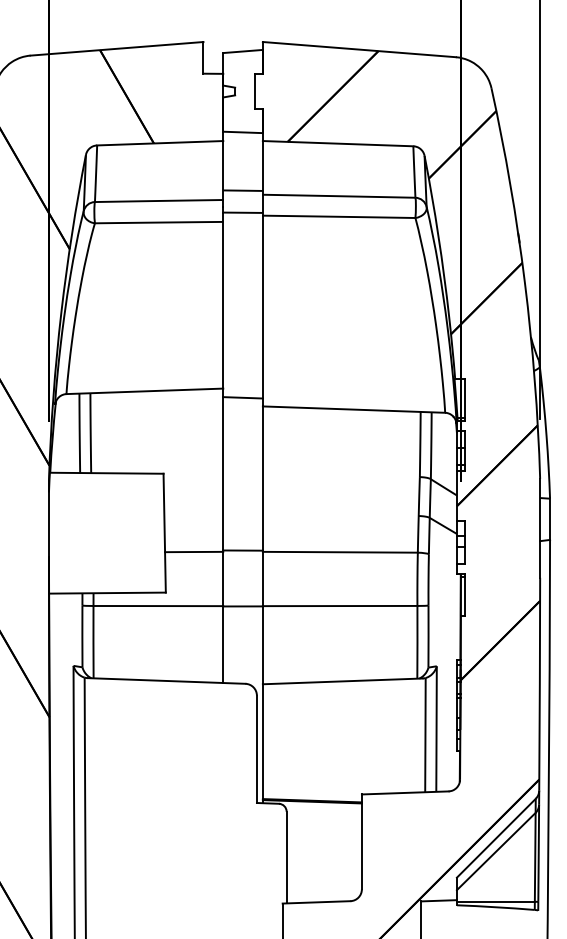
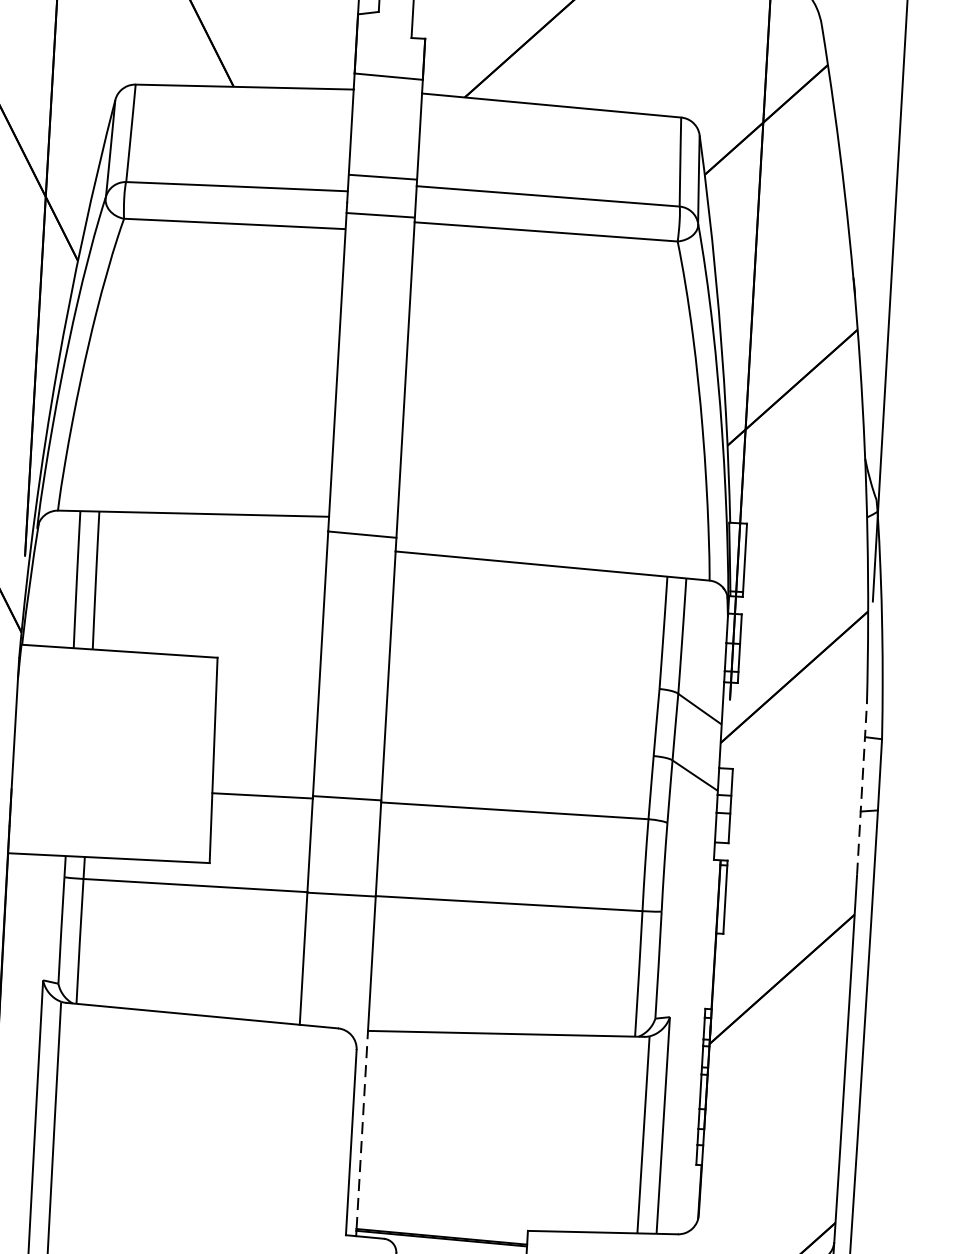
line: (540, 527) -> (862, 788), solid -> dashed
line: (262, 741) -> (361, 1129), solid -> dashed

